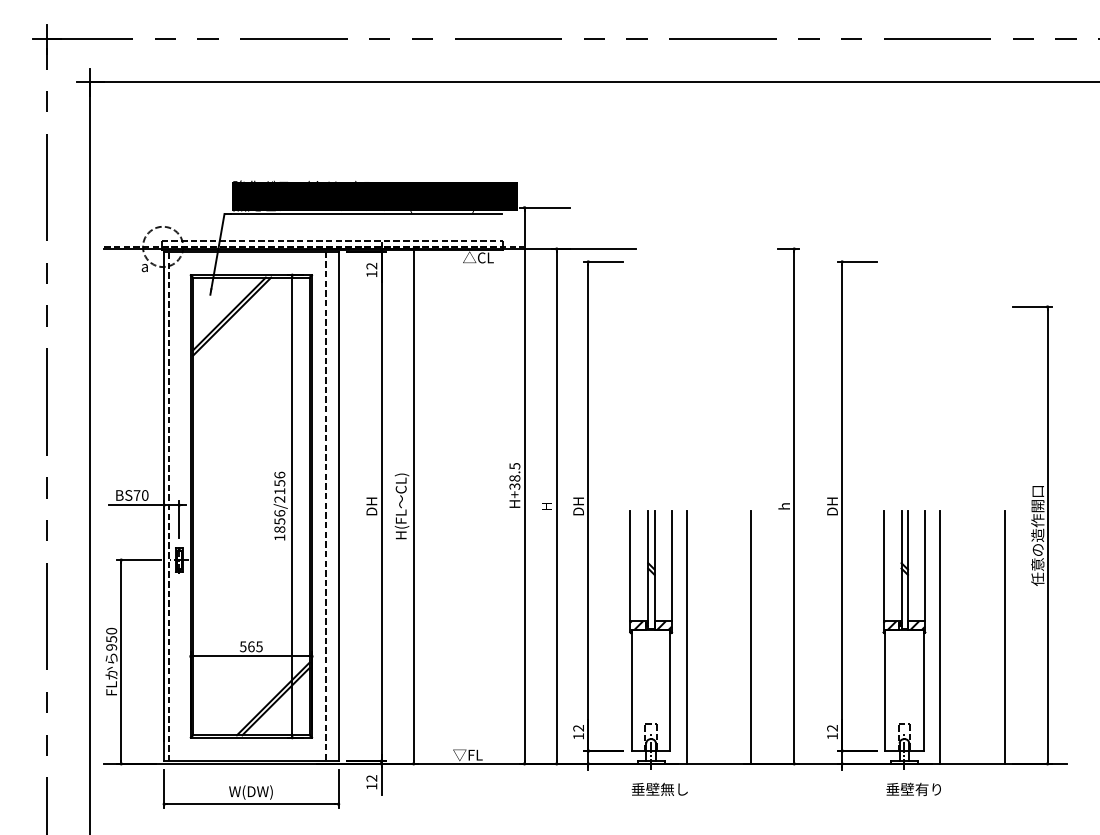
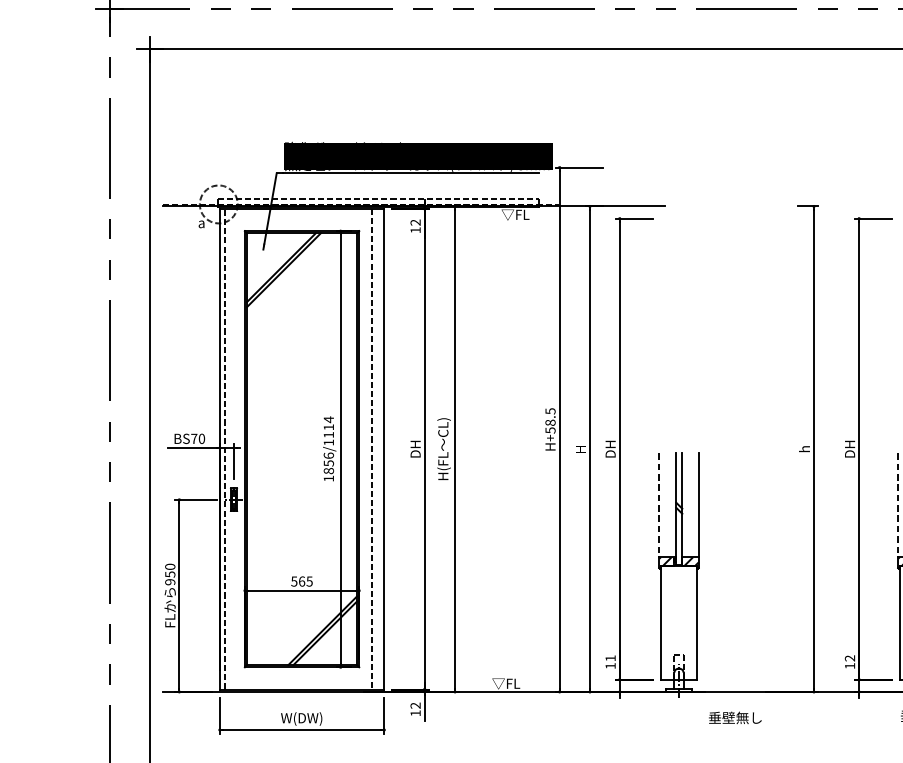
text: (478, 257) -> (516, 214), △CL -> ▽FL
text: (279, 486) -> (328, 430), 1856/2156 -> 1856/1114
text: (514, 486) -> (550, 430), H+38.5 -> H+58.5
line: (630, 566) -> (659, 505), solid -> dashed
line: (883, 566) -> (898, 505), solid -> dashed
line: (687, 636) -> (713, 571), removed
line: (751, 636) -> (773, 571), removed
text: (578, 728) -> (610, 658), 12 -> 11
text: (659, 788) -> (734, 717), moved

